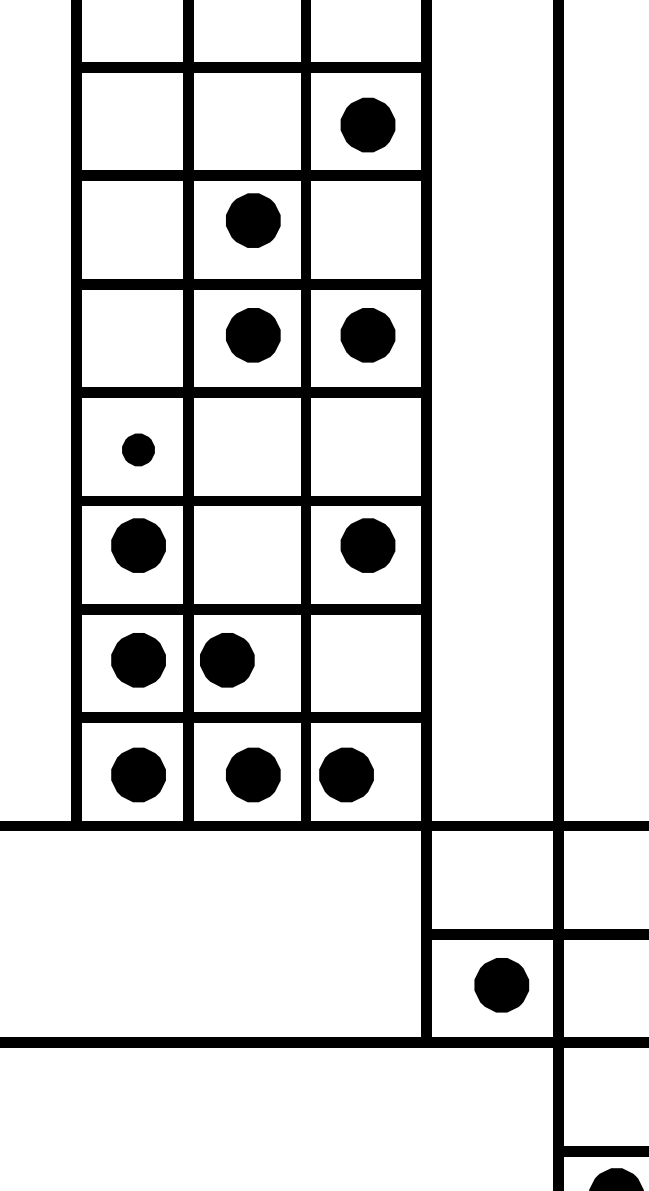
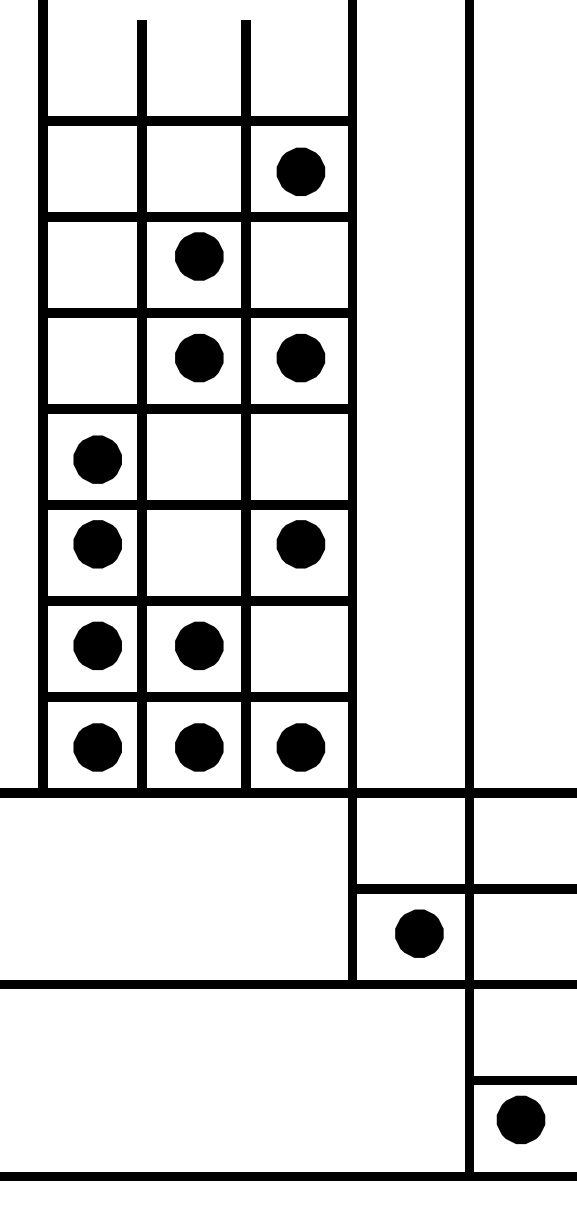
part: (138, 449) -> (97, 459), size x1.67
part: (227, 659) -> (199, 645), moved
part: (346, 775) -> (300, 747), moved

